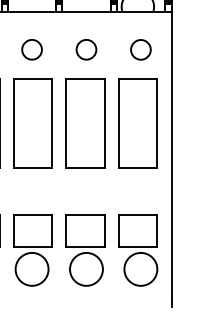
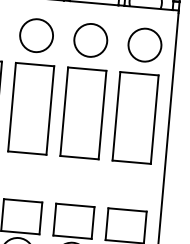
circle: (31, 49) -> (36, 35), size x1.67
circle: (86, 49) -> (90, 40), size x1.67
circle: (140, 49) -> (144, 44), size x1.67

